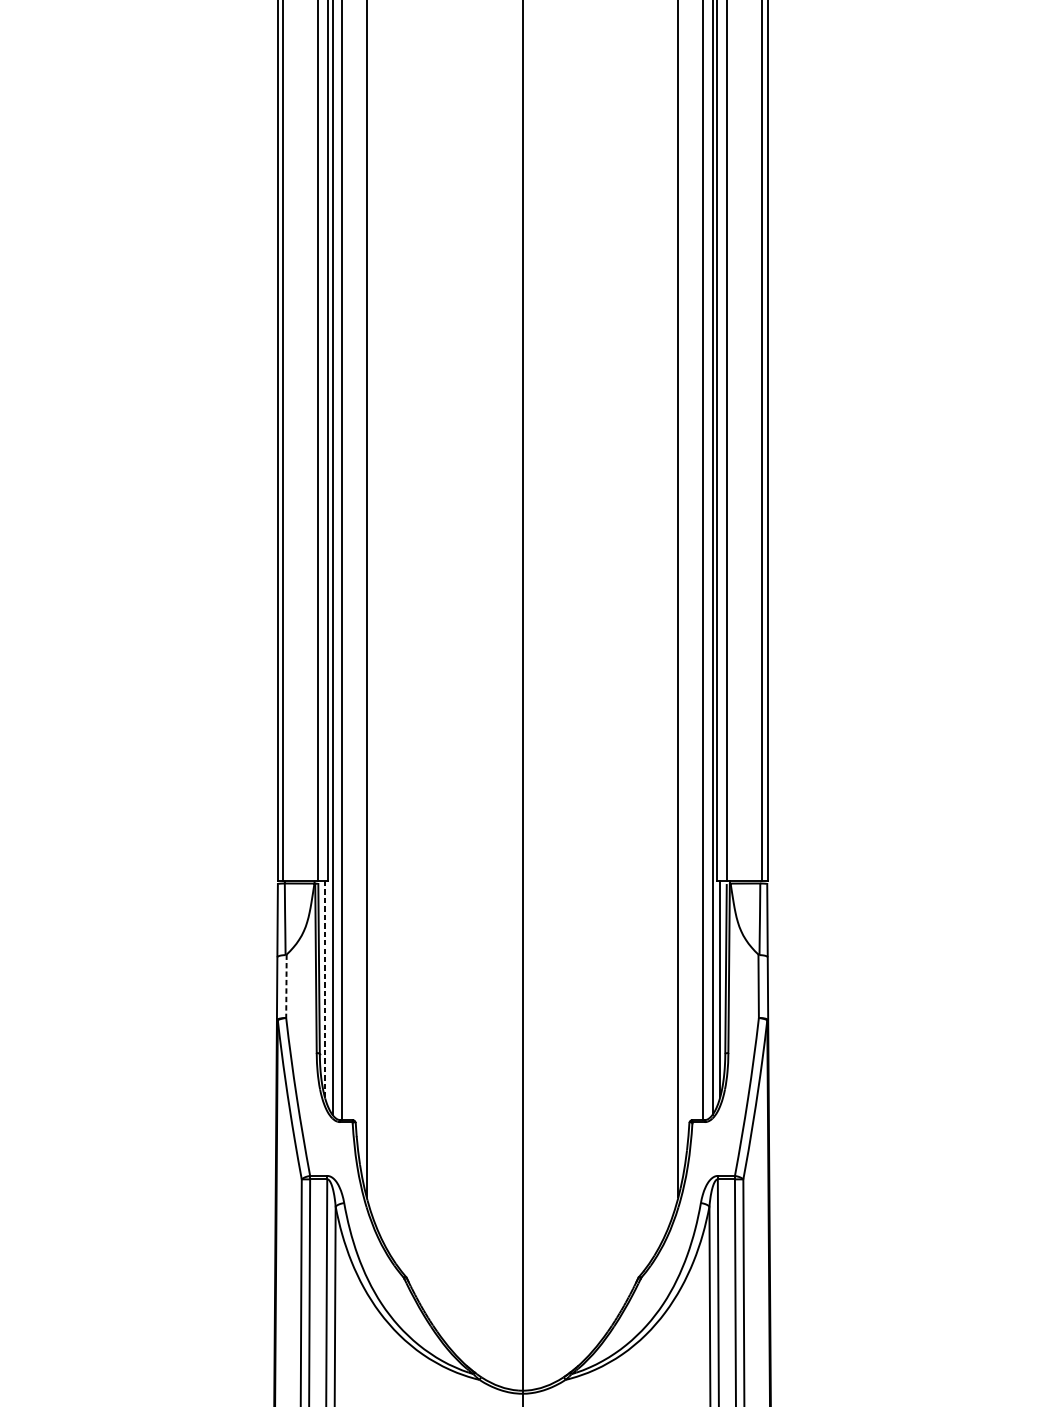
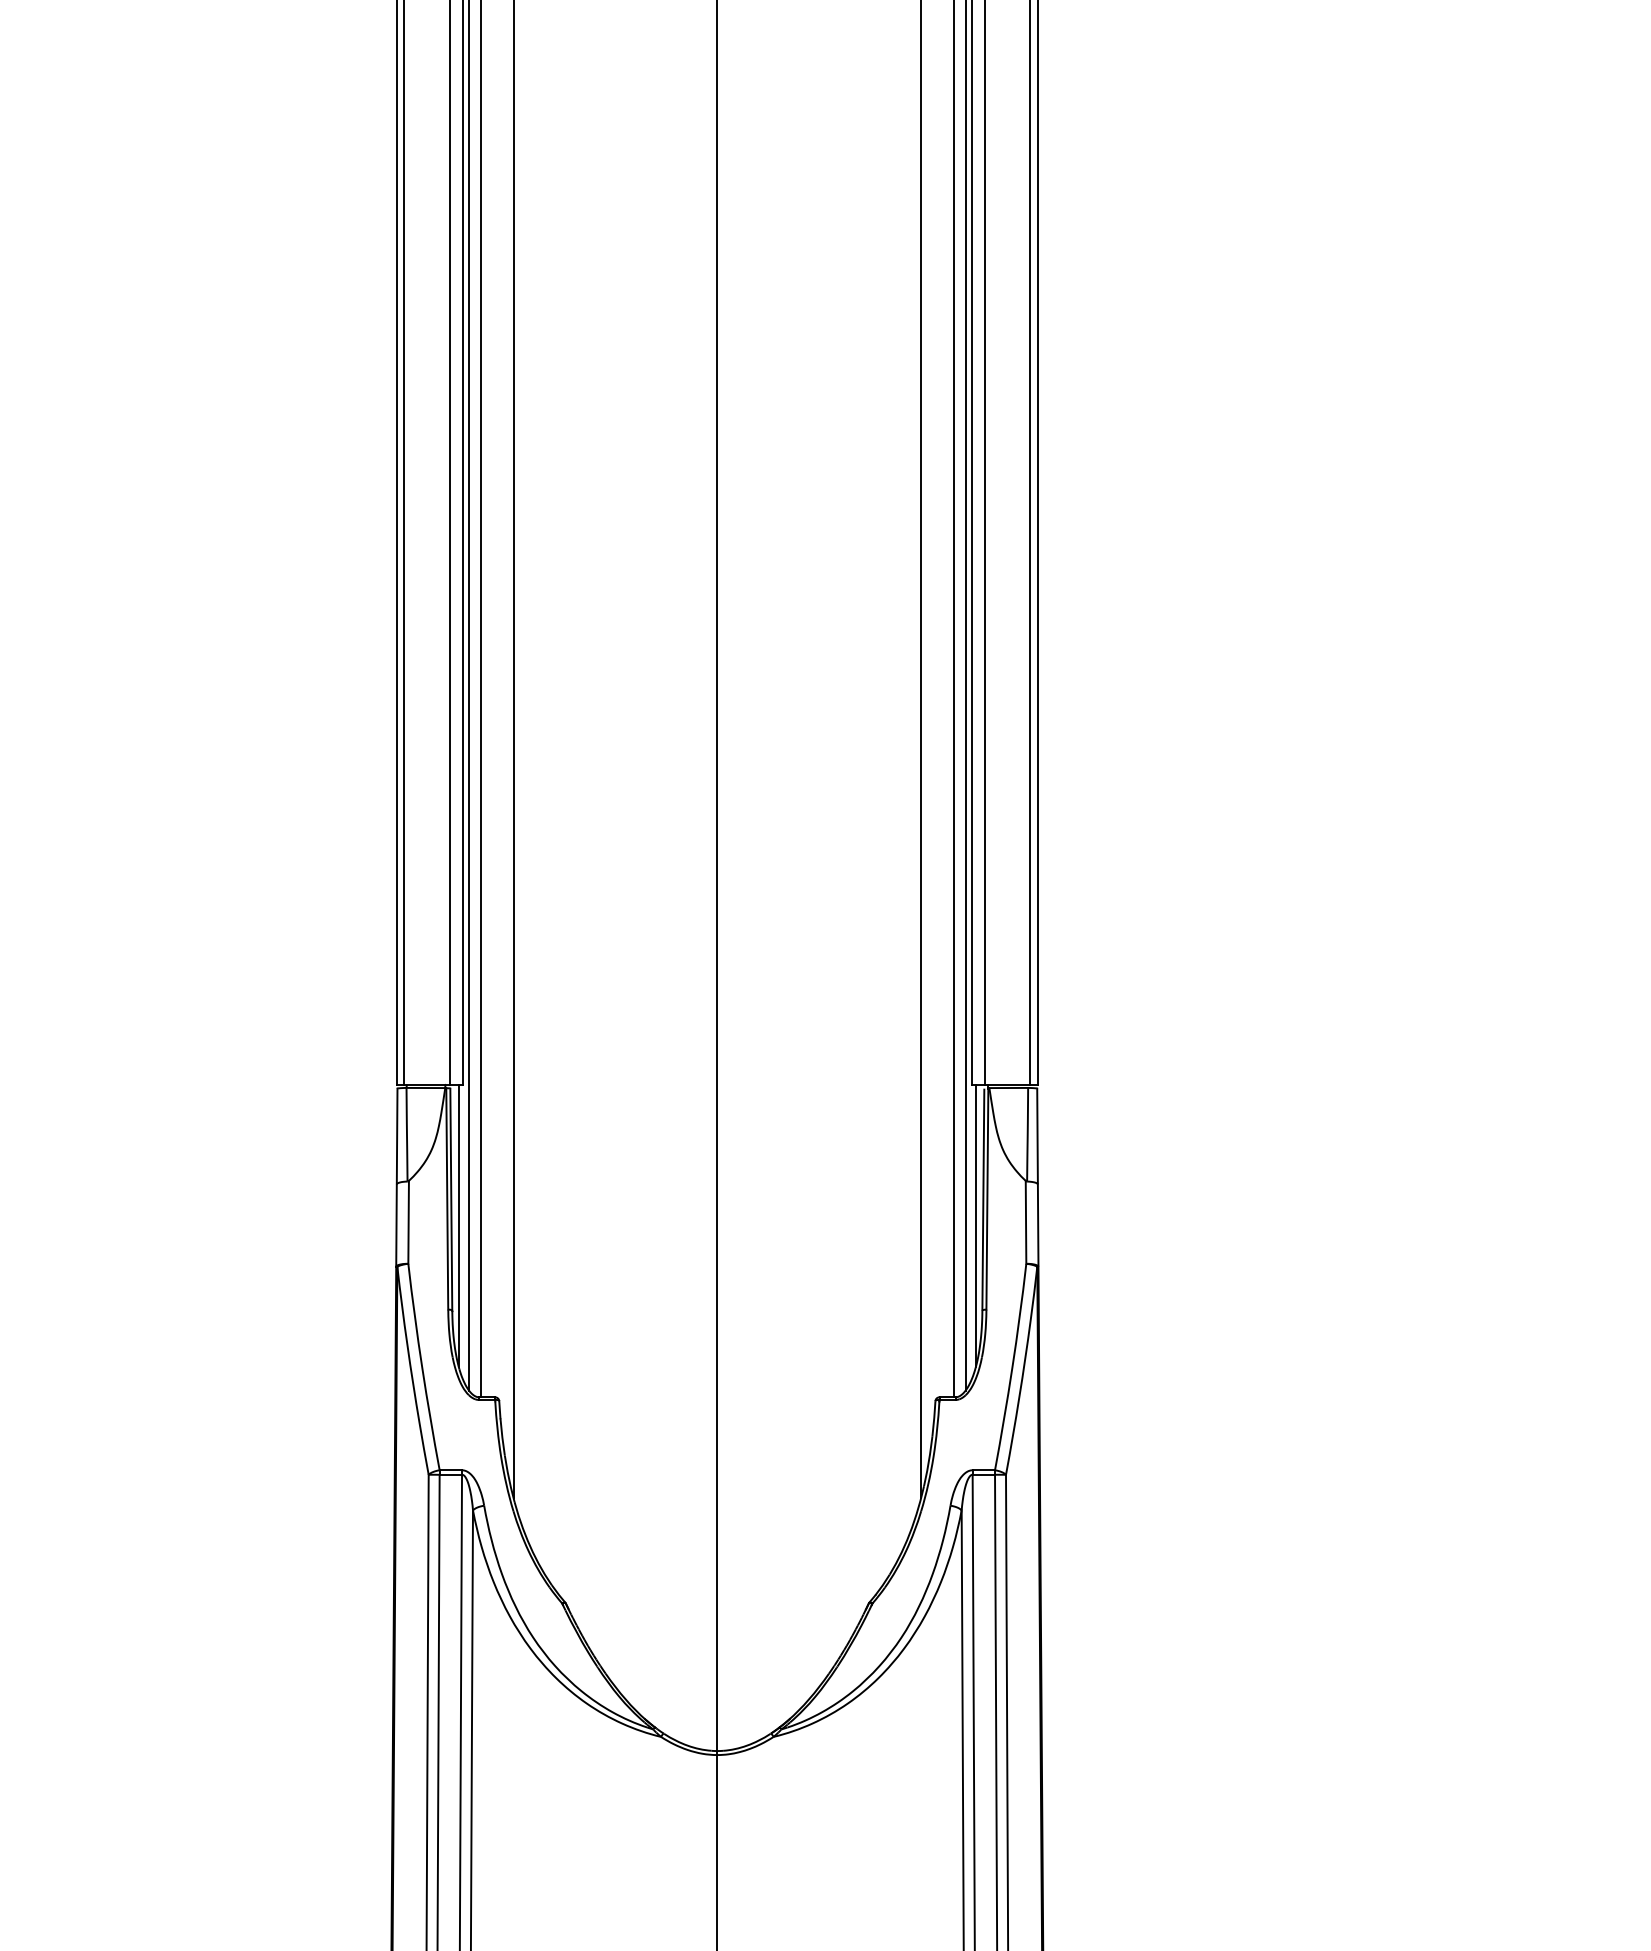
line: (286, 986) -> (408, 1222), dashed -> solid
line: (324, 989) -> (458, 1226), dashed -> solid

